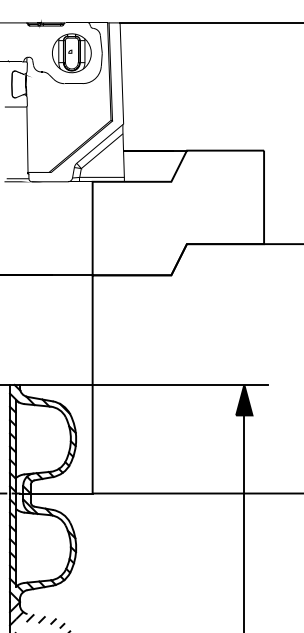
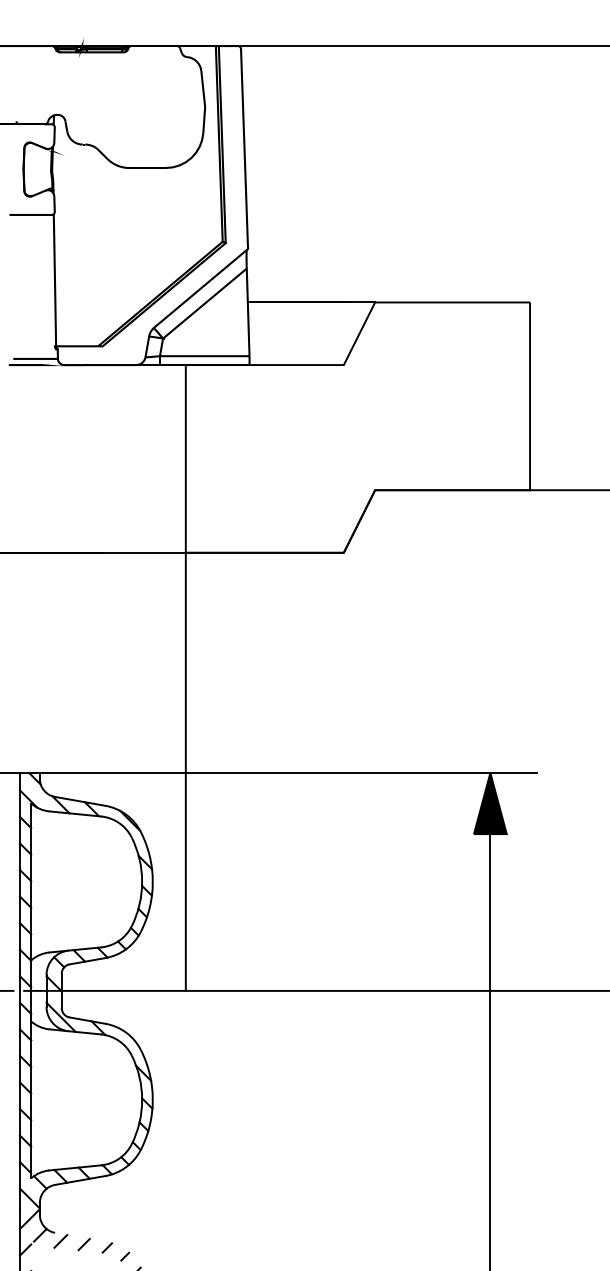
part: (71, 53) -> (143, 107), removed

